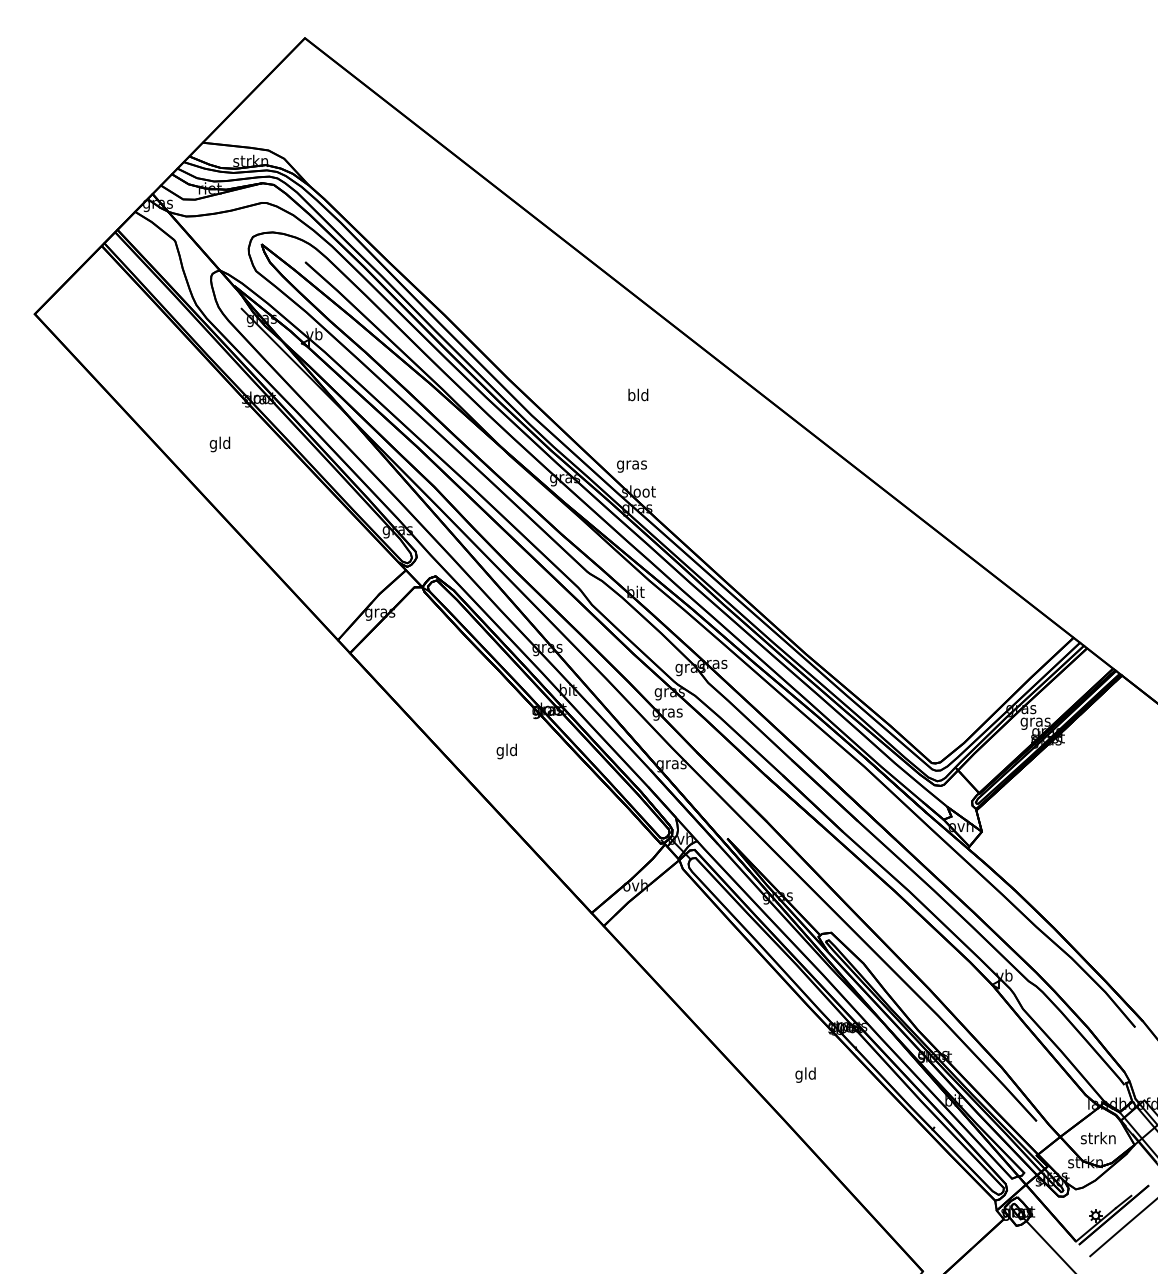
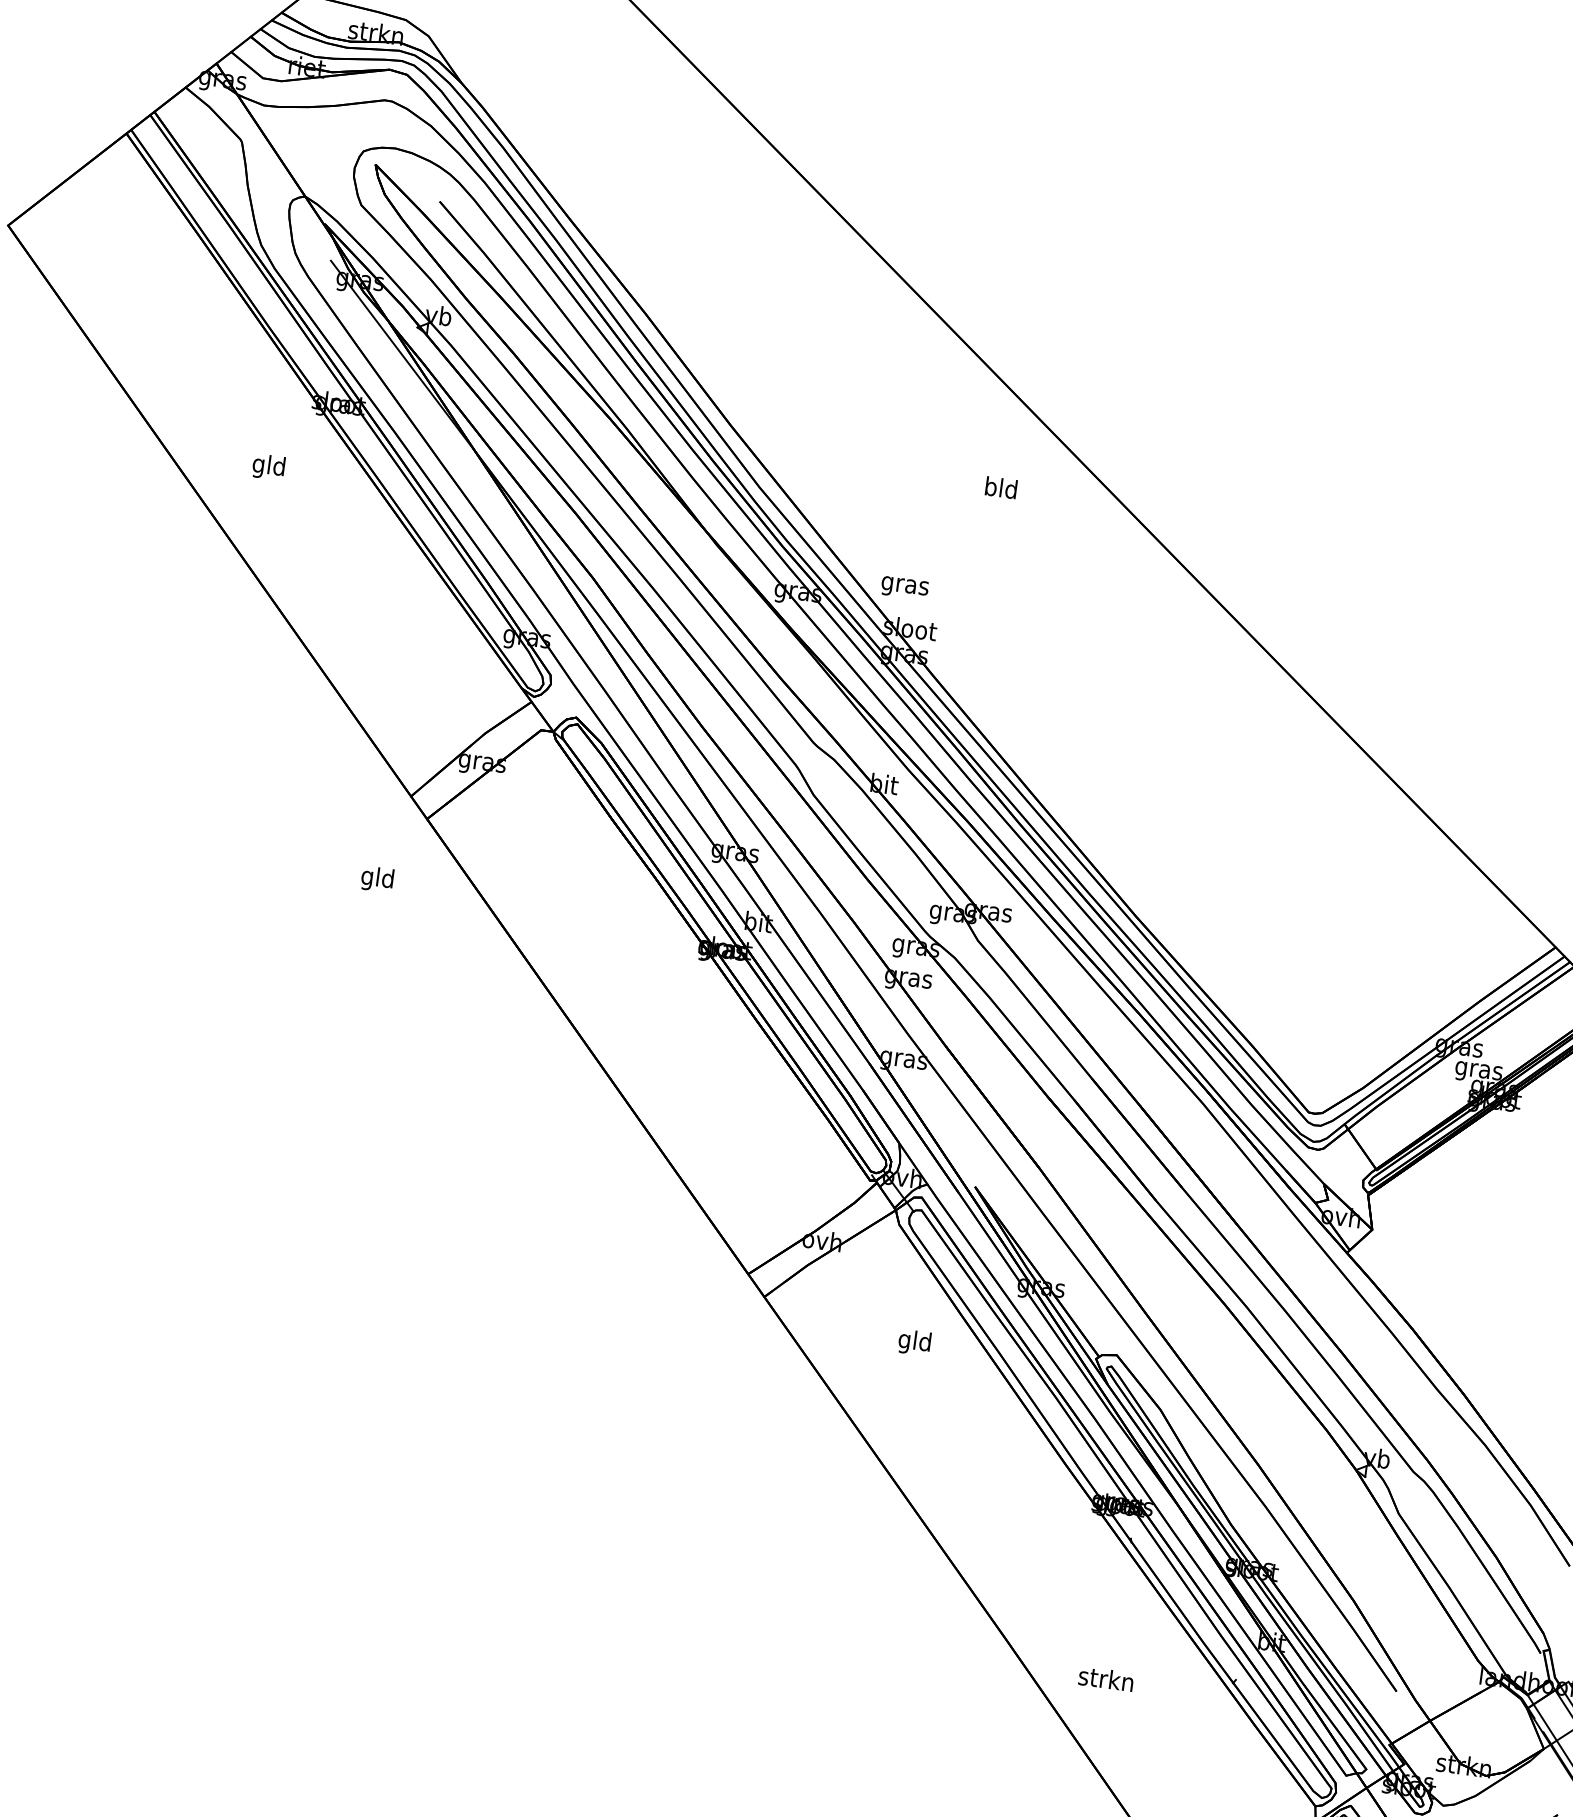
text: (638, 394) -> (1001, 487), moved
text: (506, 751) -> (376, 879), moved
text: (805, 1074) -> (914, 1341), moved
text: (1098, 1138) -> (1106, 1679), moved

